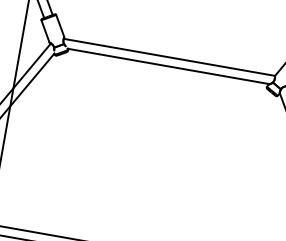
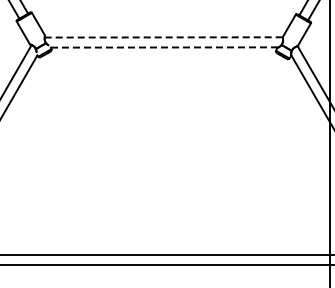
line: (169, 57) -> (163, 37), solid -> dashed
line: (168, 66) -> (164, 47), solid -> dashed

